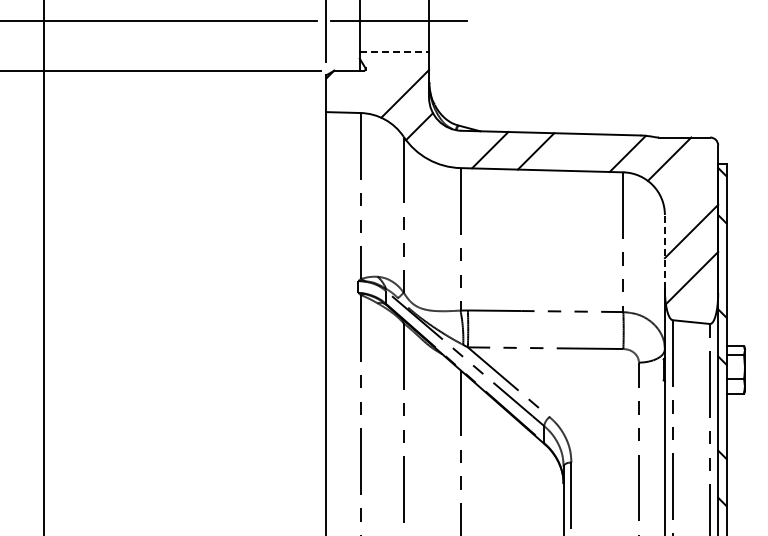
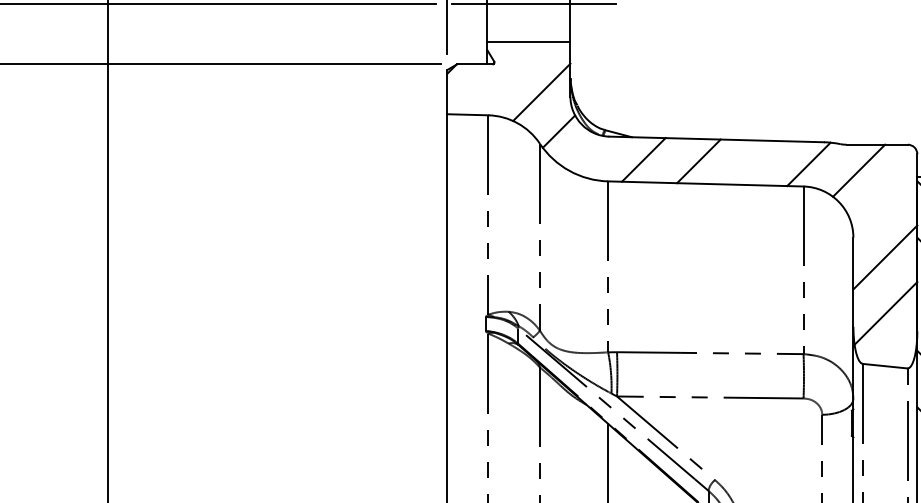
line: (394, 51) -> (528, 41), dashed -> solid
line: (664, 251) -> (852, 281), dashed -> solid

